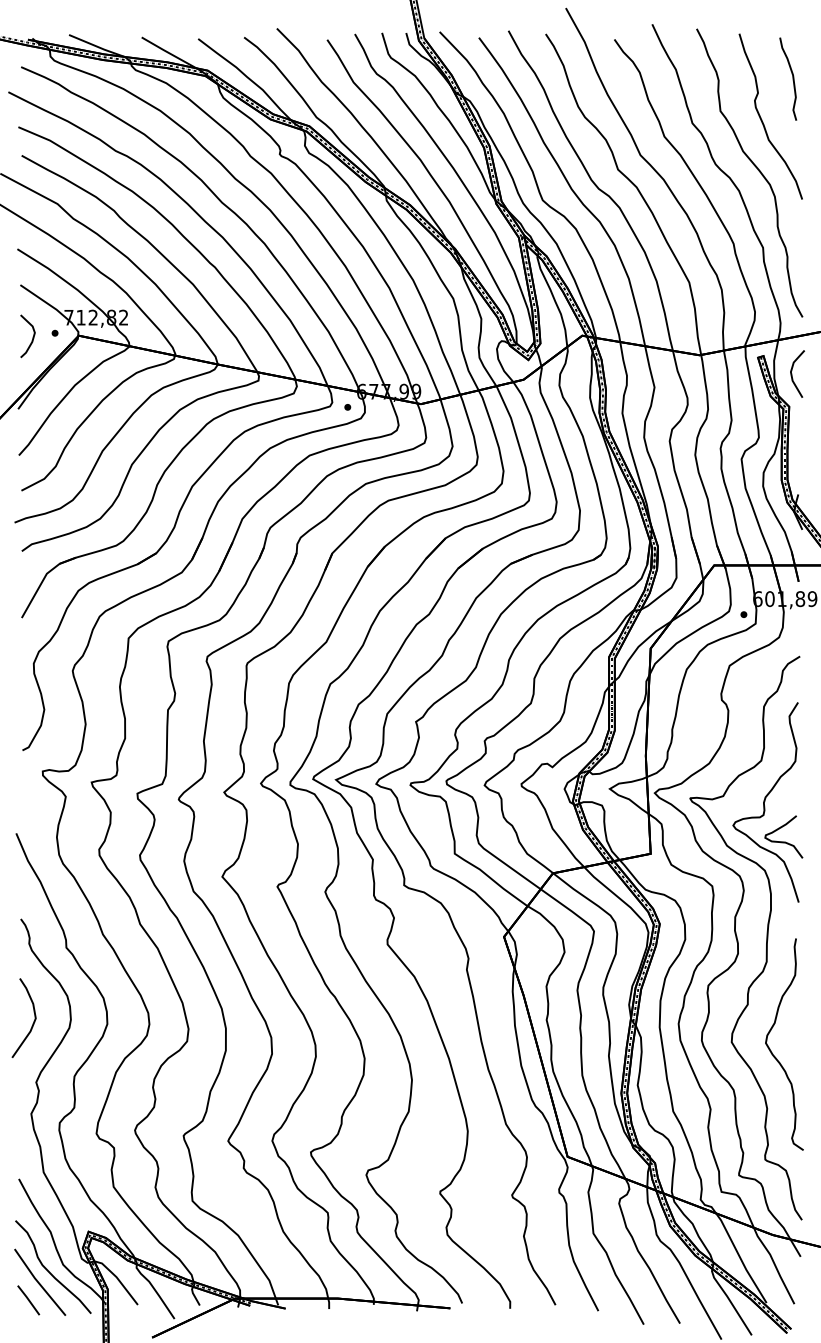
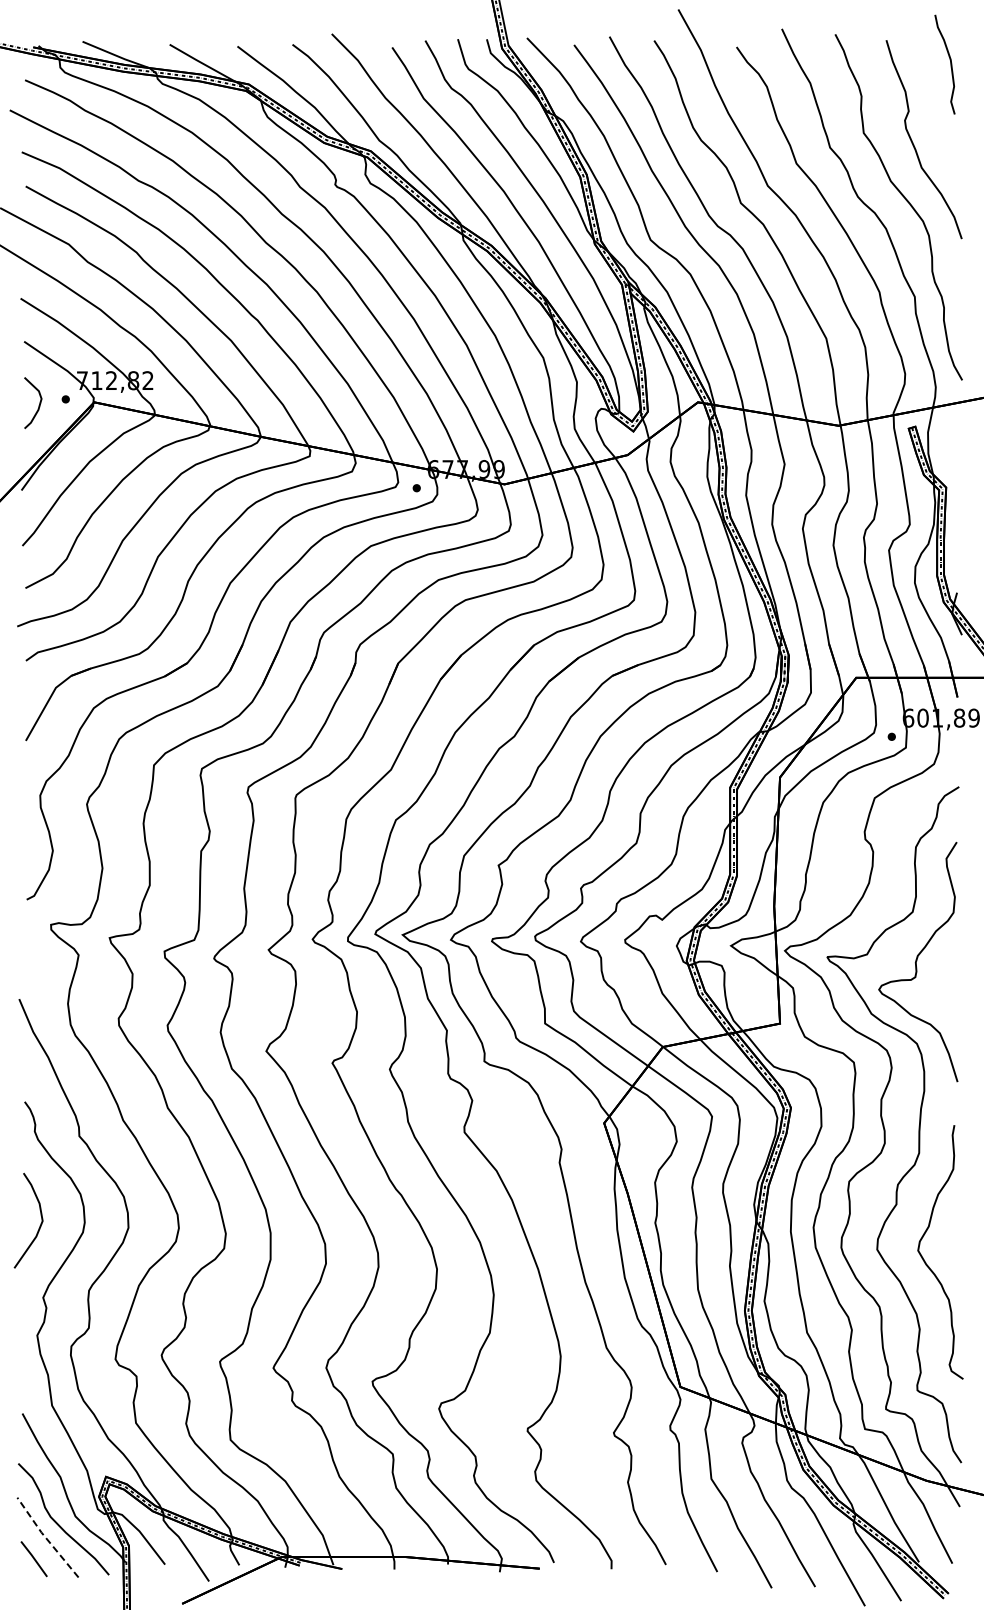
curve: (792, 79) -> (950, 64), moved
line: (792, 373) -> (949, 447), removed
curve: (782, 841) -> (937, 1008), removed
line: (38, 1282) -> (45, 1537), solid -> dashed

